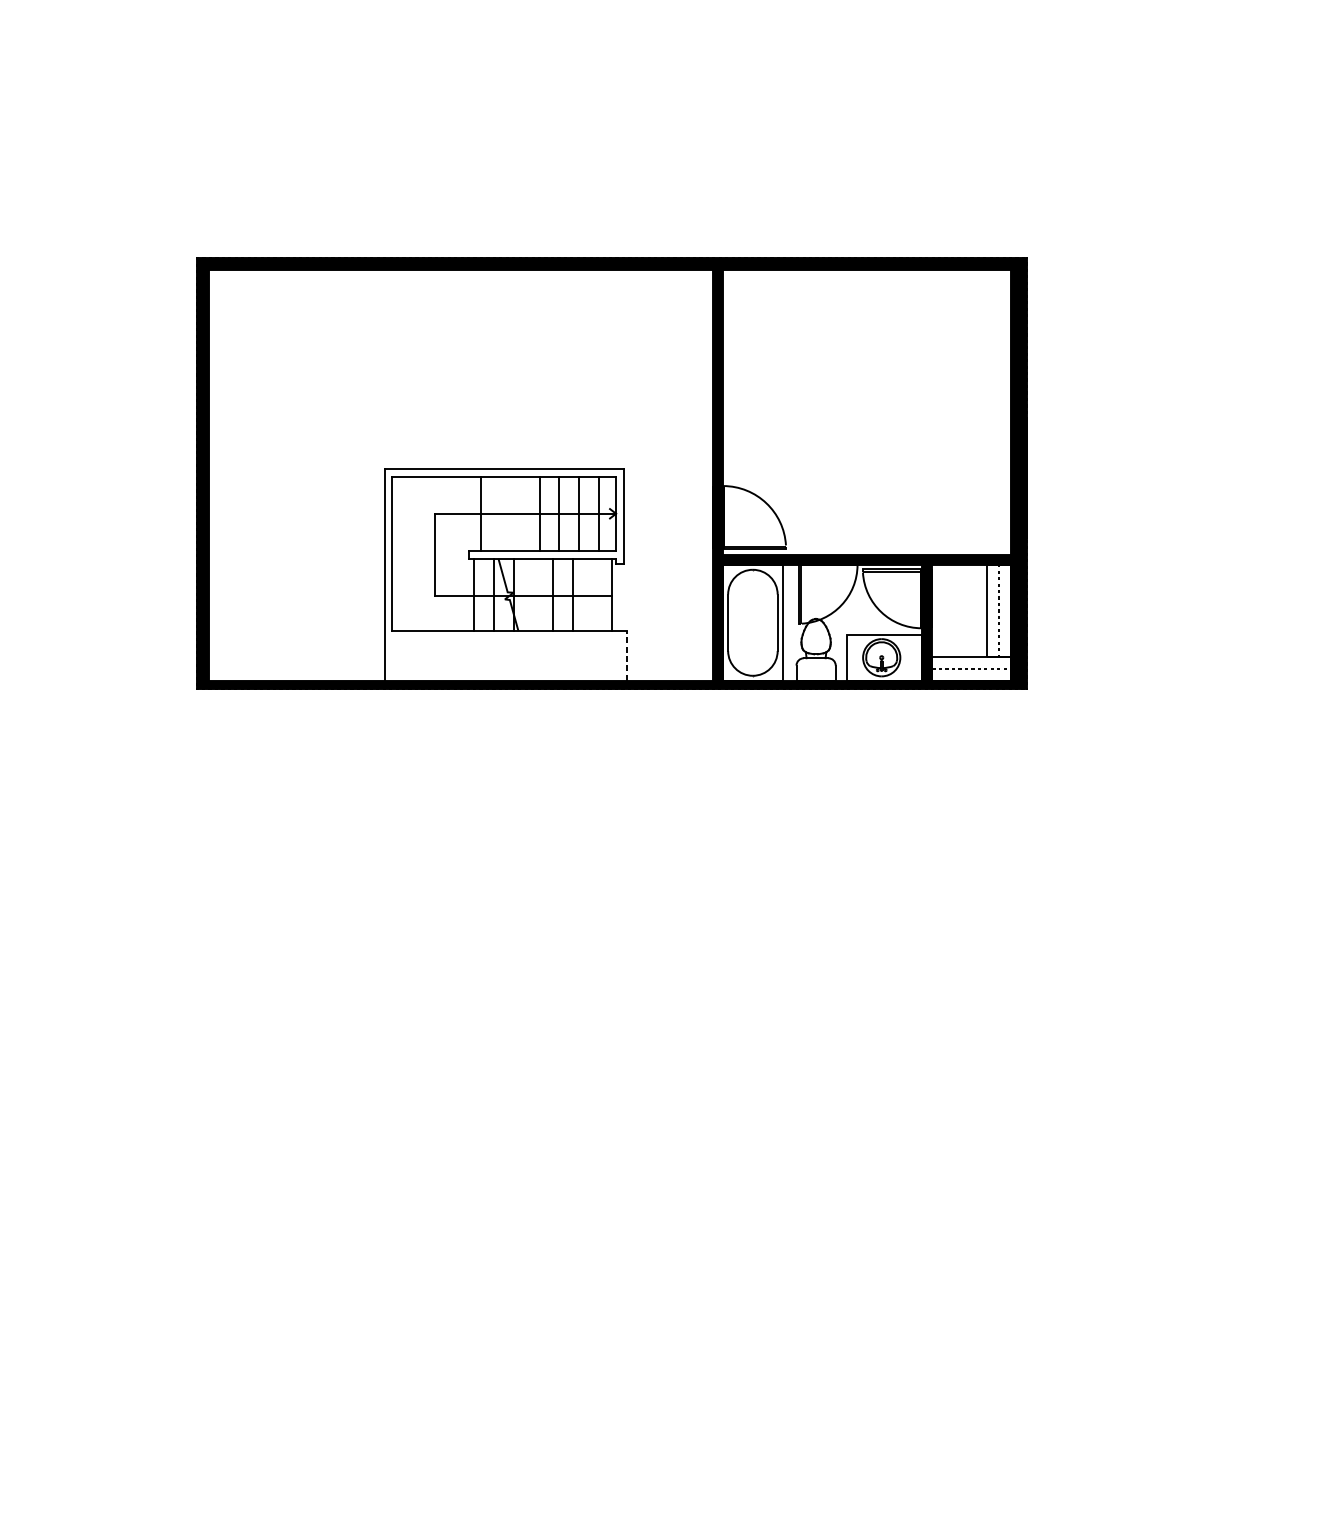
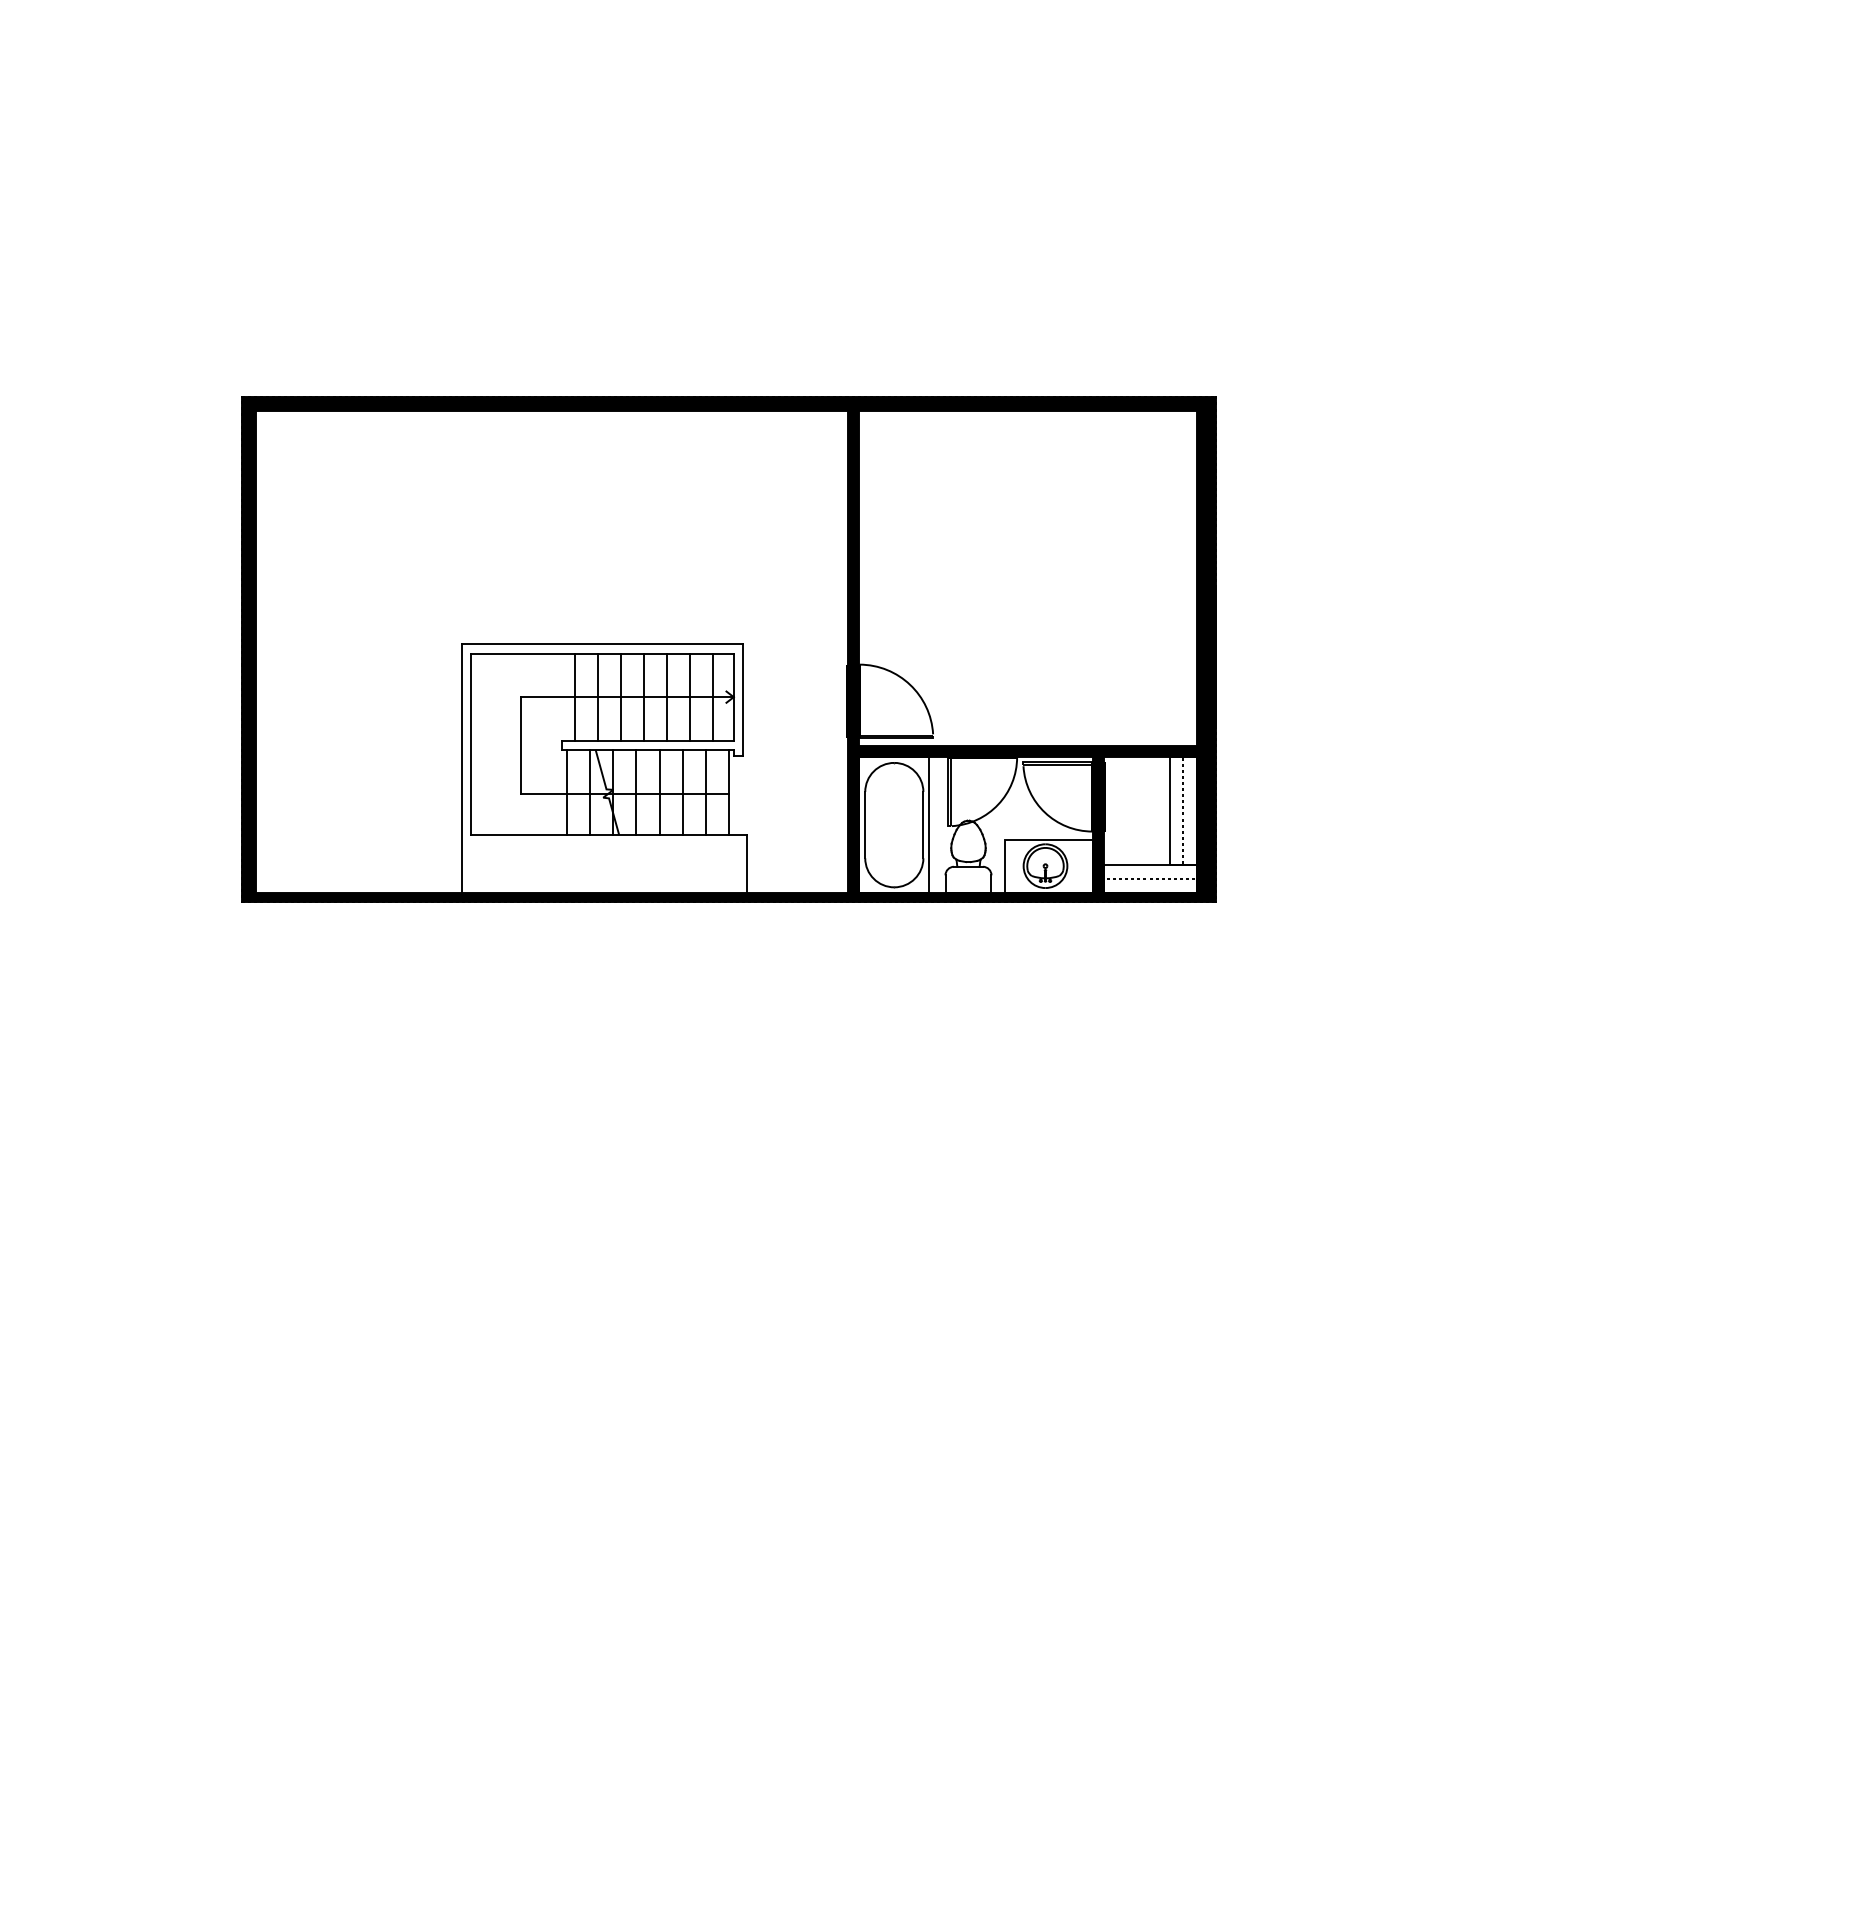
line: (500, 513) -> (597, 696), added
line: (520, 513) -> (621, 696), added
line: (533, 594) -> (636, 792), added
line: (592, 594) -> (705, 792), added
line: (626, 655) -> (746, 863), dashed -> solid

